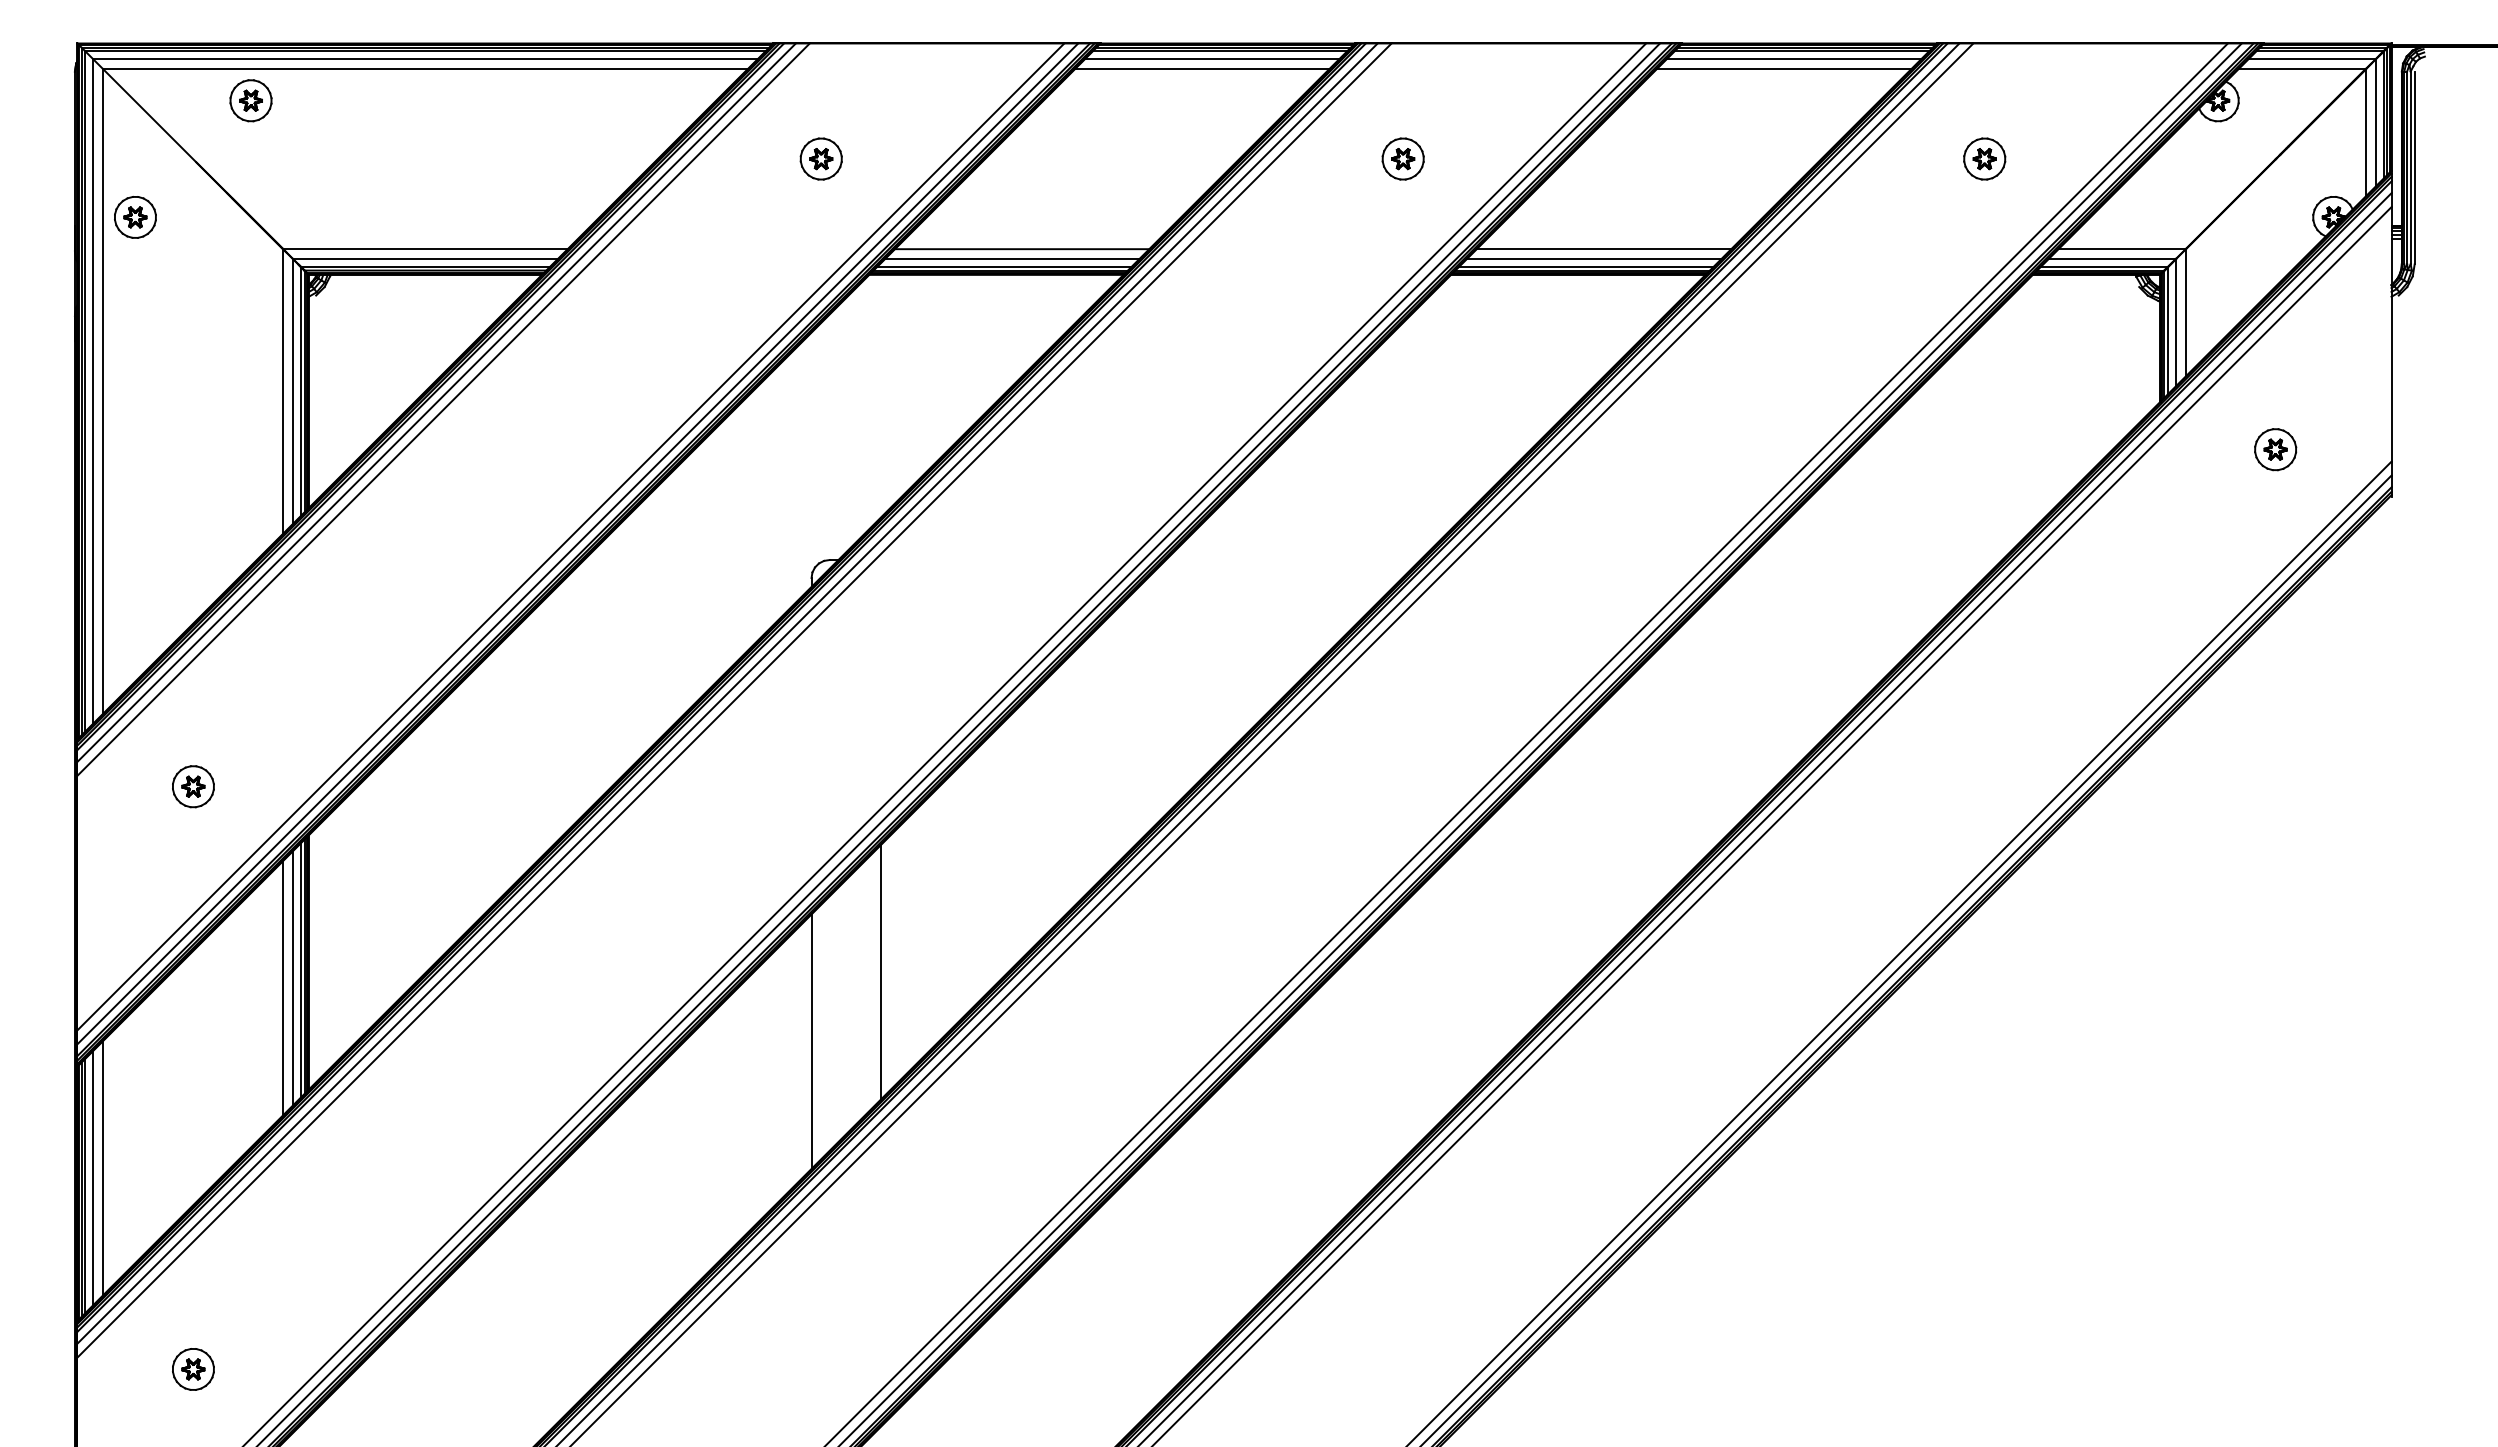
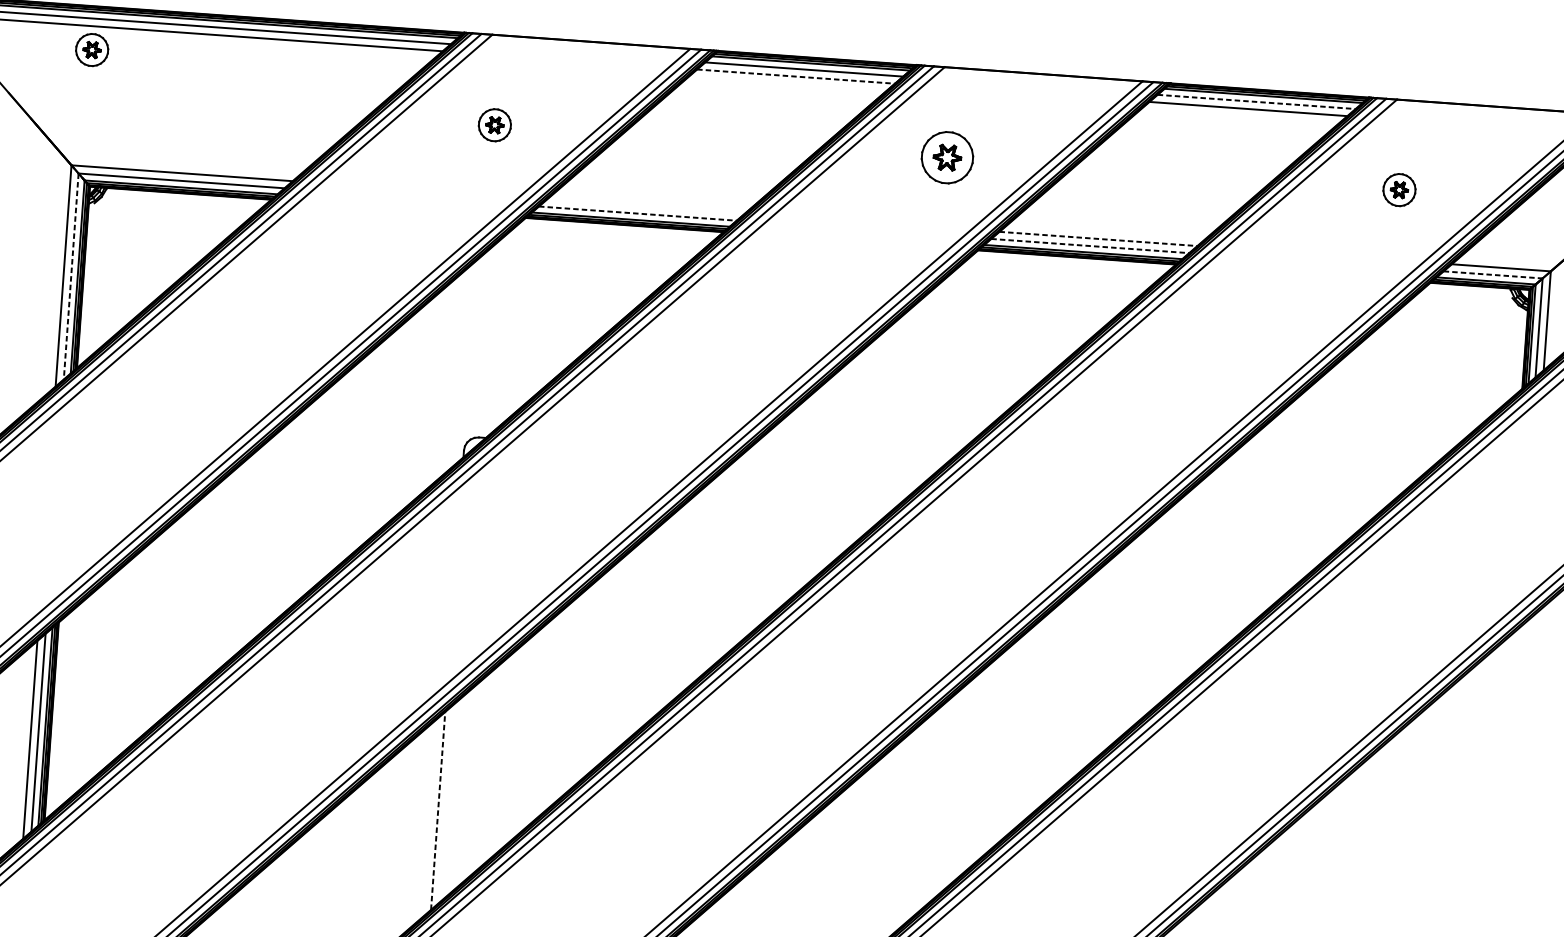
line: (1794, 59) -> (1257, 102), solid -> dashed
line: (1202, 69) -> (796, 76), solid -> dashed
part: (250, 100) -> (91, 49), moved
part: (1402, 158) -> (946, 157), size x1.6
line: (1021, 249) -> (645, 206), removed
line: (1604, 249) -> (1098, 239), solid -> dashed
line: (1012, 259) -> (637, 214), solid -> dashed
line: (1594, 259) -> (1090, 246), solid -> dashed
line: (2112, 259) -> (1493, 275), solid -> dashed
line: (293, 391) -> (71, 276), solid -> dashed
line: (880, 971) -> (495, 760), removed
line: (811, 1041) -> (438, 810), solid -> dashed

